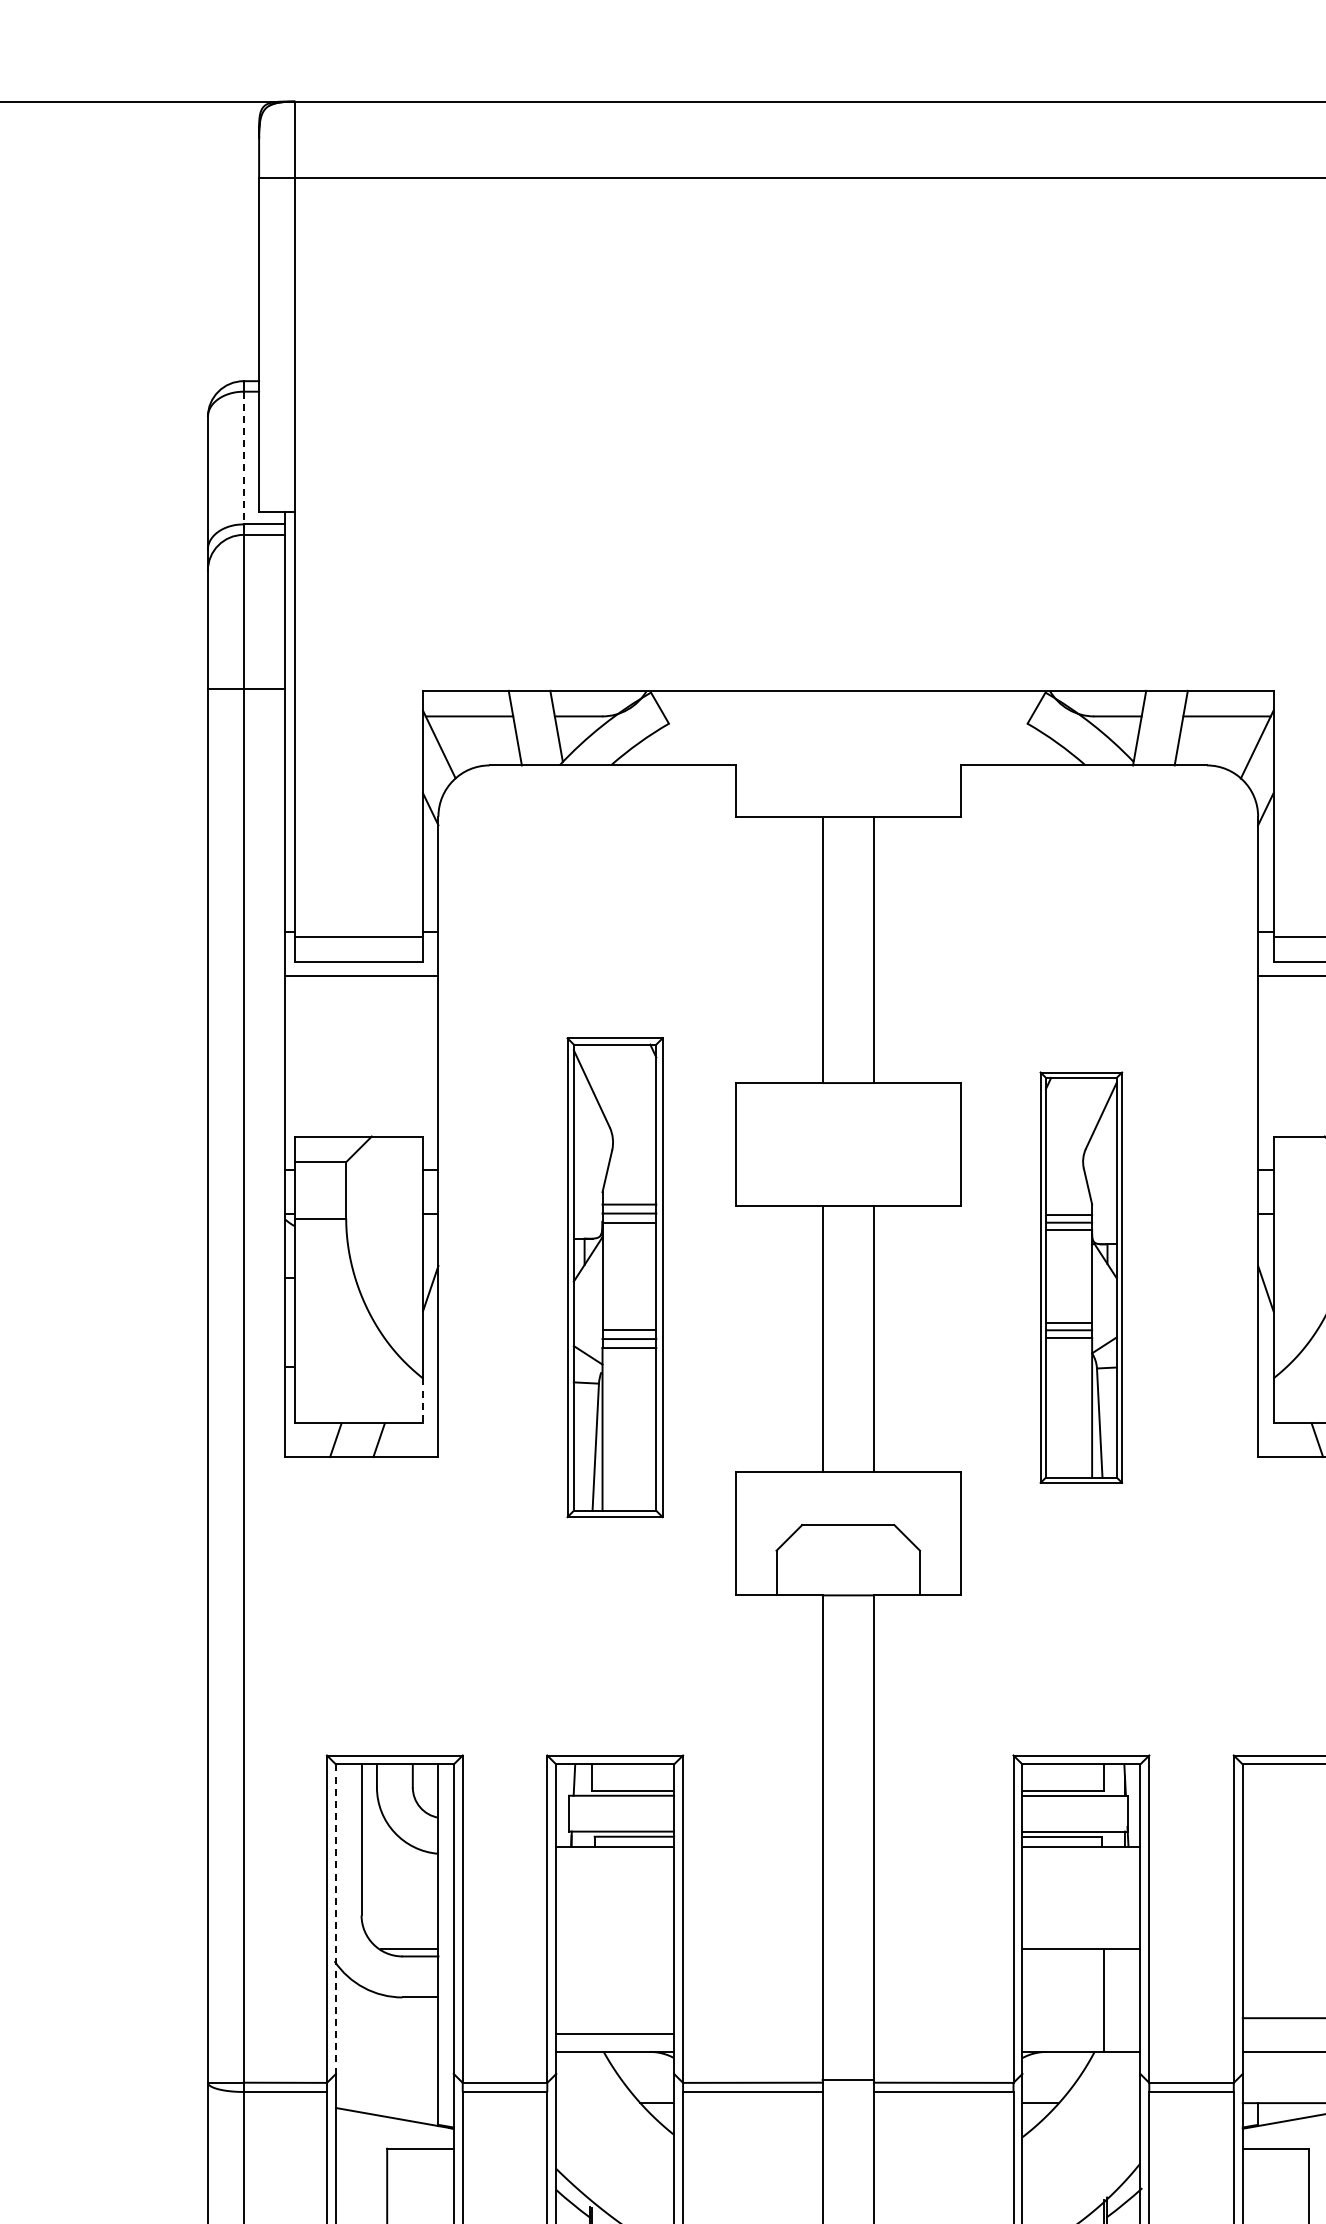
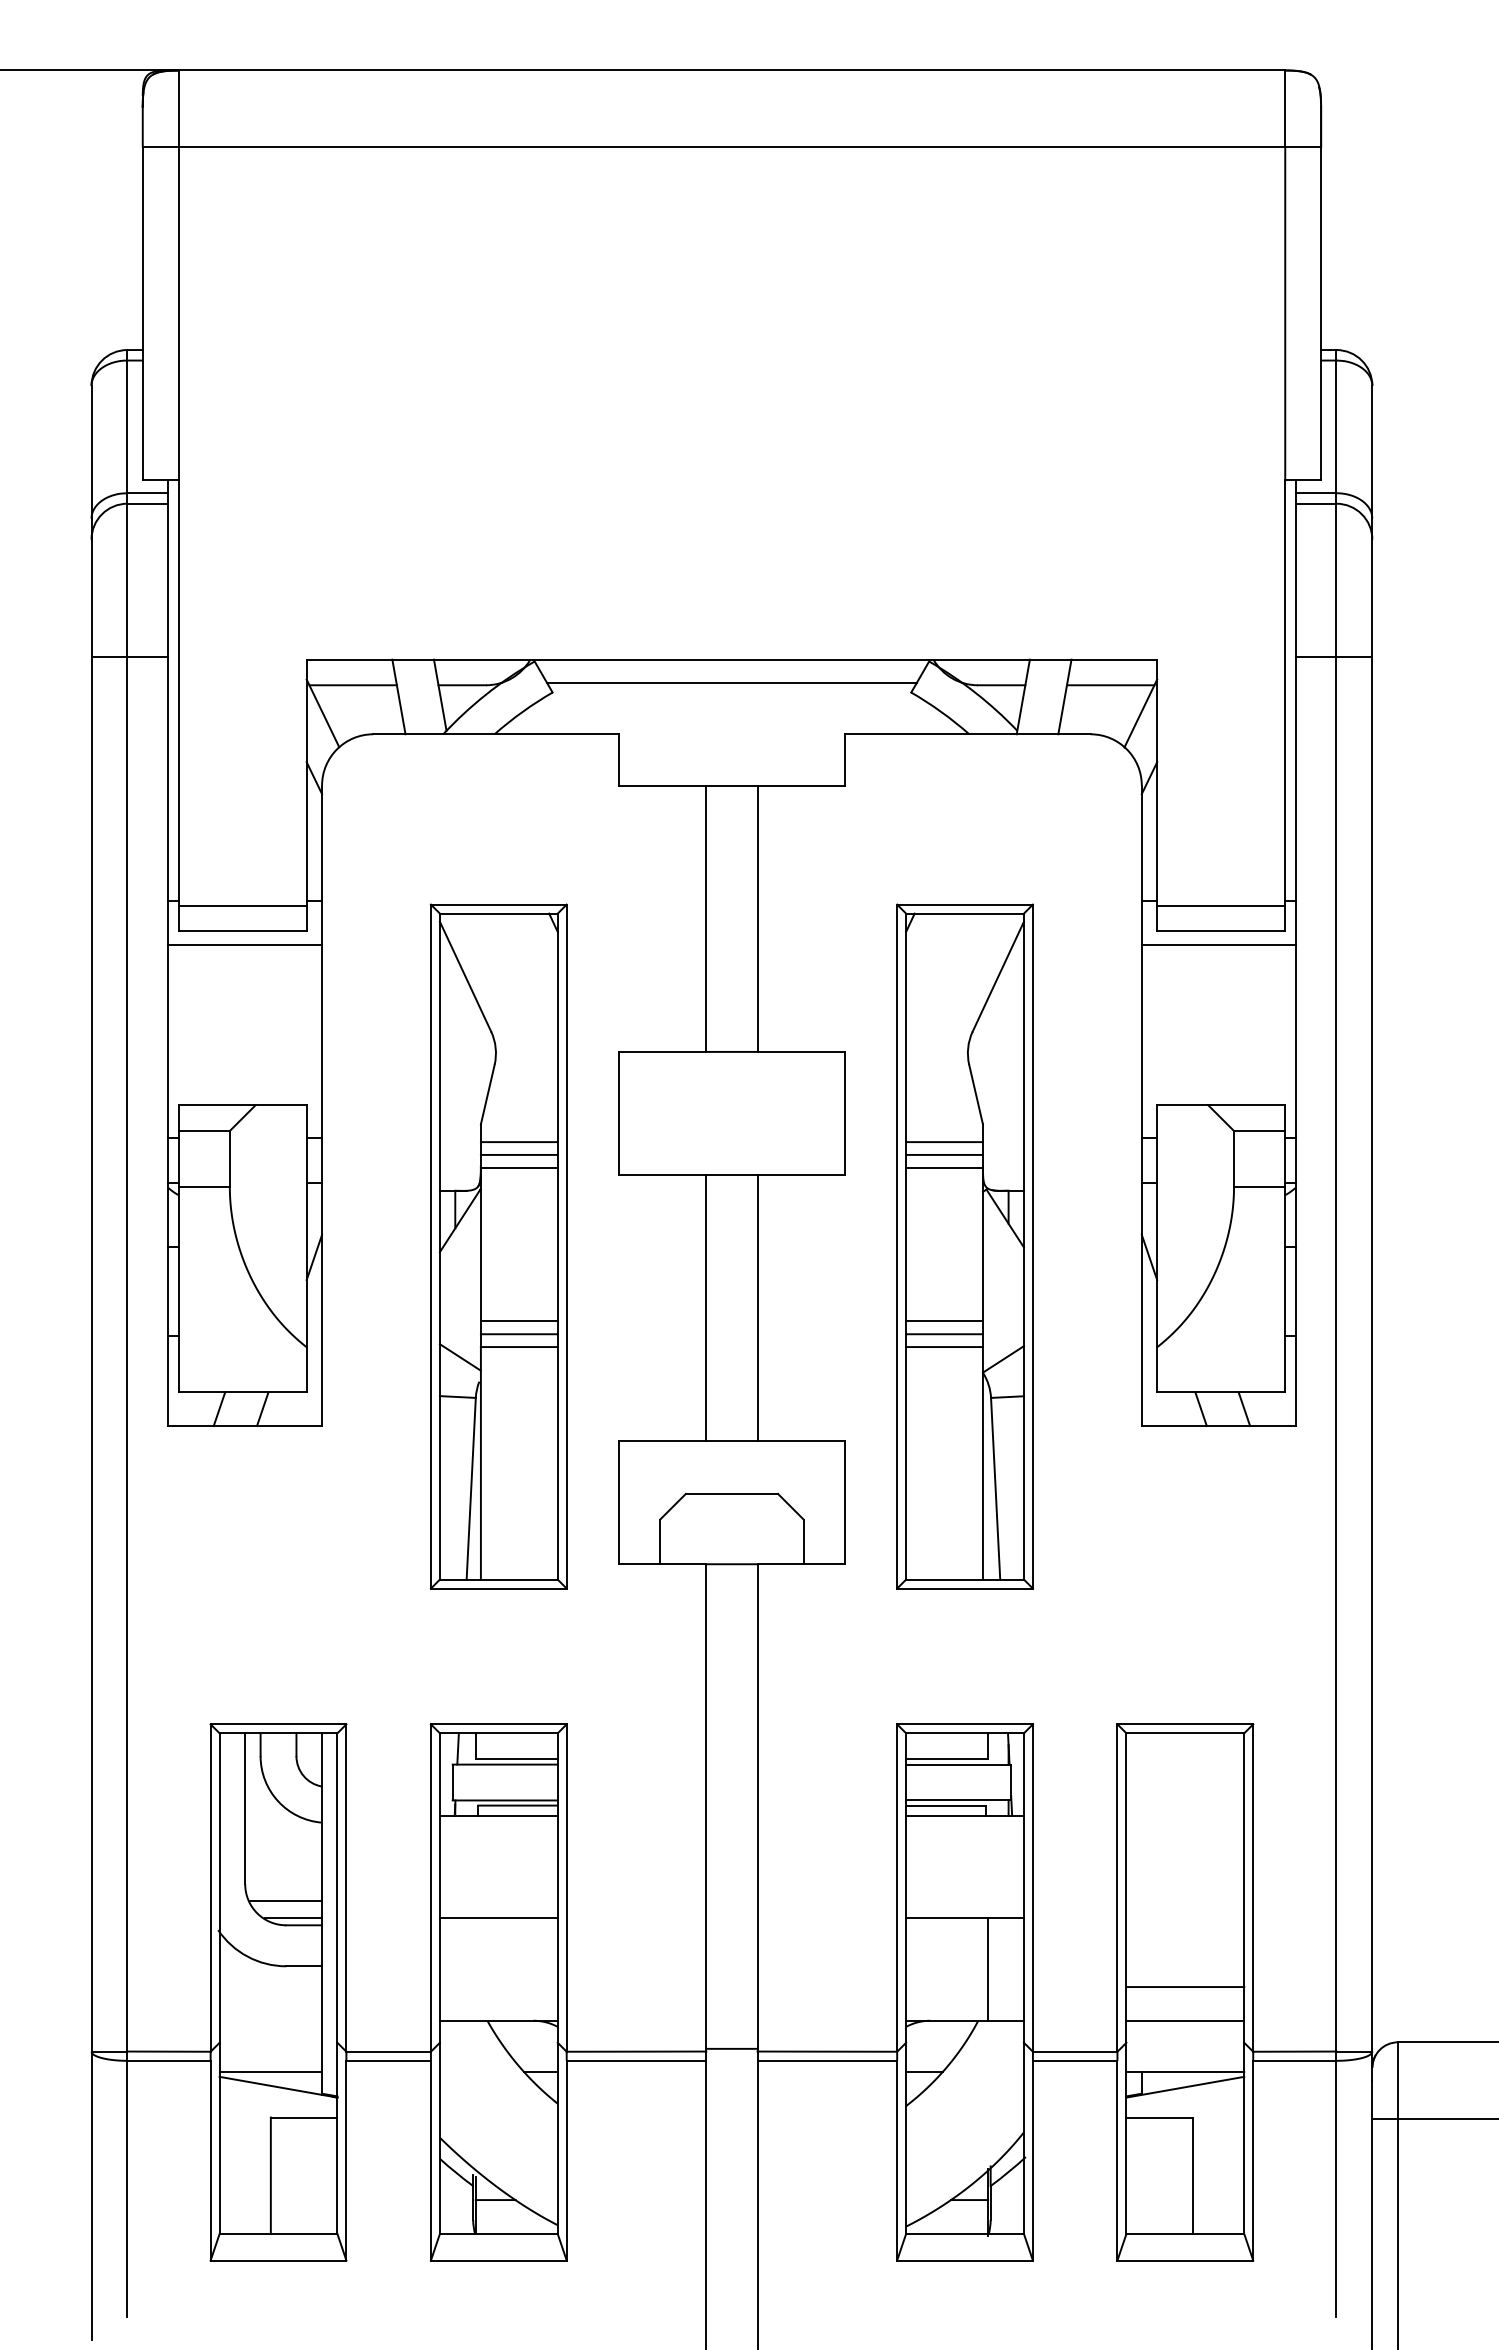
line: (243, 458) -> (127, 427), dashed -> solid
line: (847, 713) -> (731, 682), added
part: (614, 1277) -> (498, 1246), size x1.43
part: (1080, 1277) -> (964, 1246), size x1.67
line: (422, 1401) -> (306, 1370), dashed -> solid
line: (335, 1919) -> (219, 1888), dashed -> solid
line: (401, 1932) -> (285, 1901), added
line: (614, 2034) -> (498, 1918), moved
line: (386, 2102) -> (270, 2071), added

